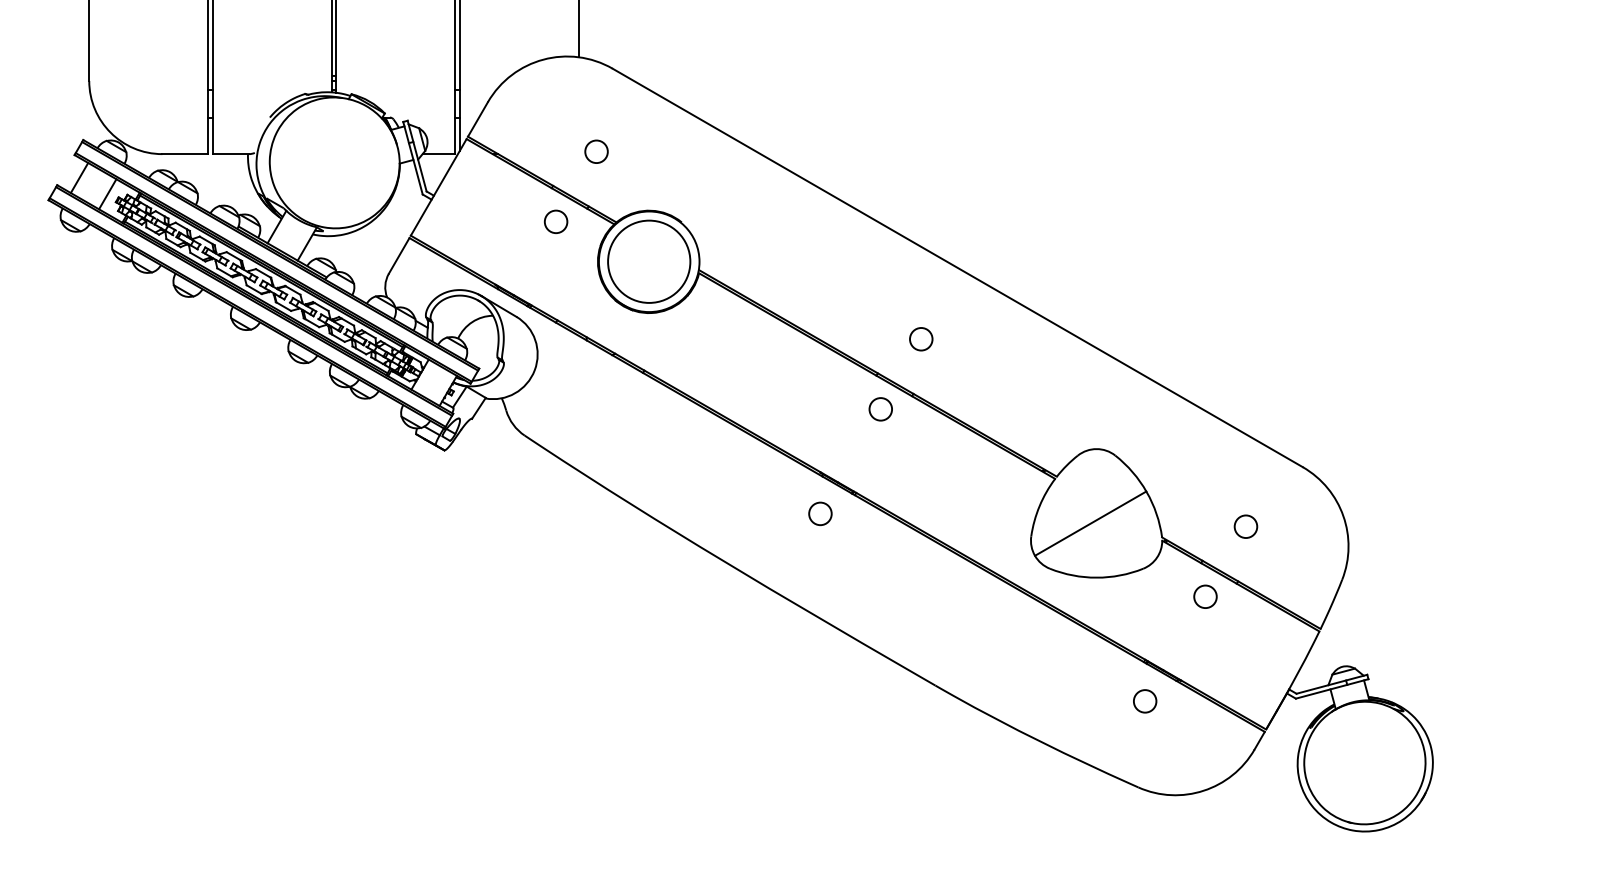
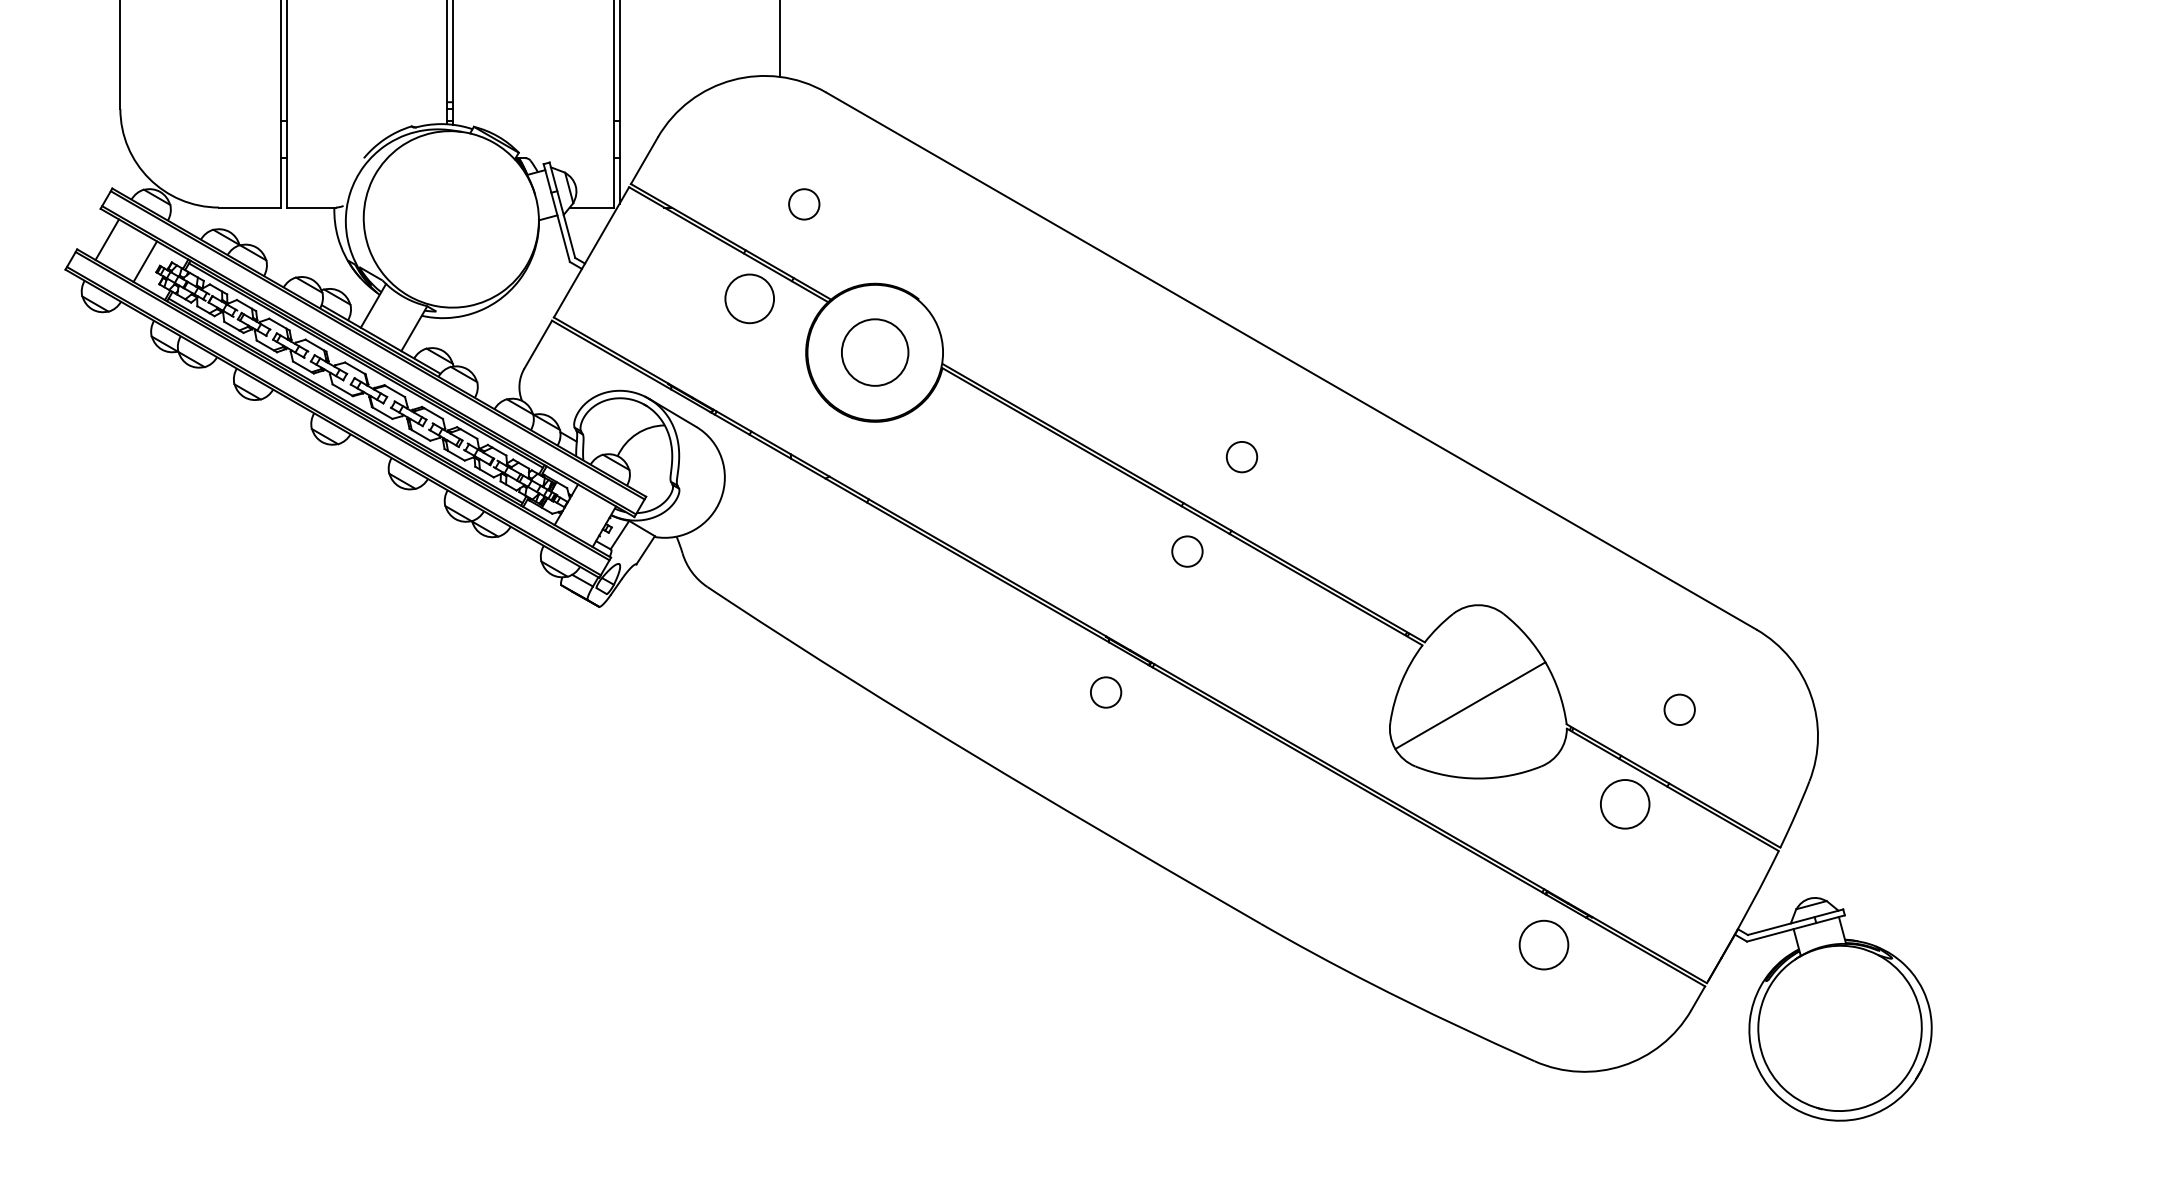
circle: (555, 221) -> (749, 298), size x1.6
circle: (648, 261) -> (874, 352), size x0.6
circle: (1205, 596) -> (1624, 804), size x1.6
circle: (1144, 701) -> (1543, 945), size x1.6

